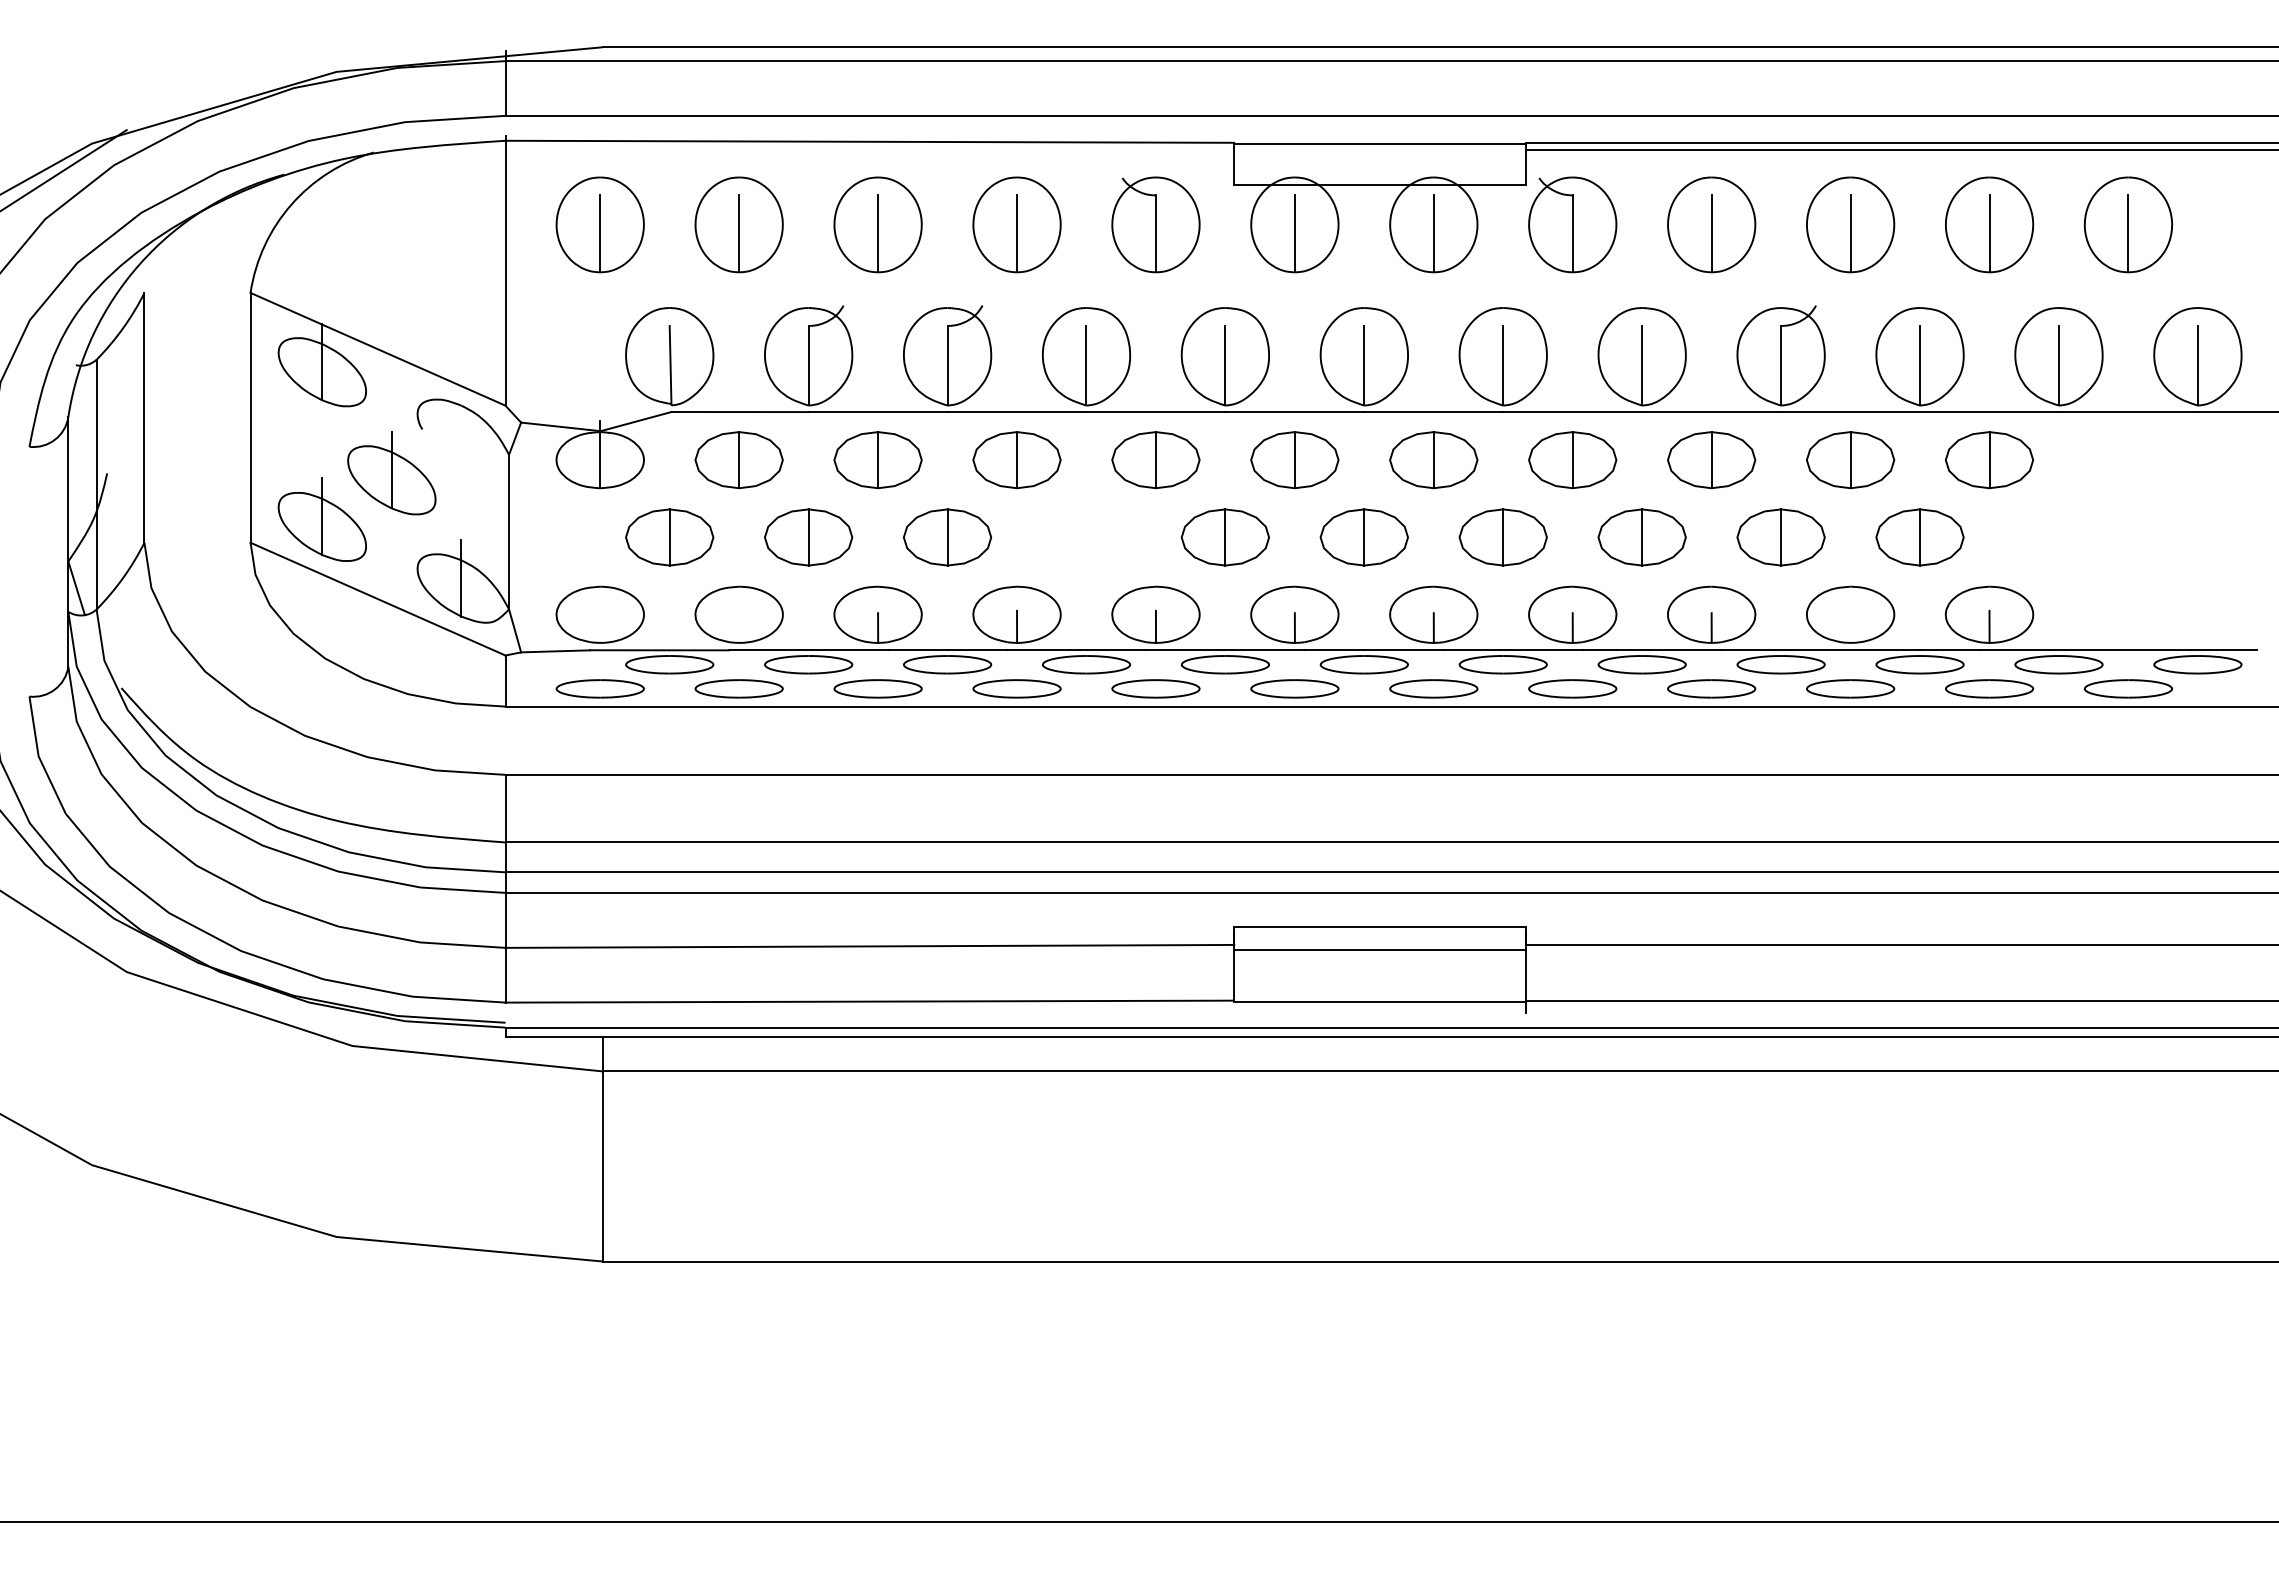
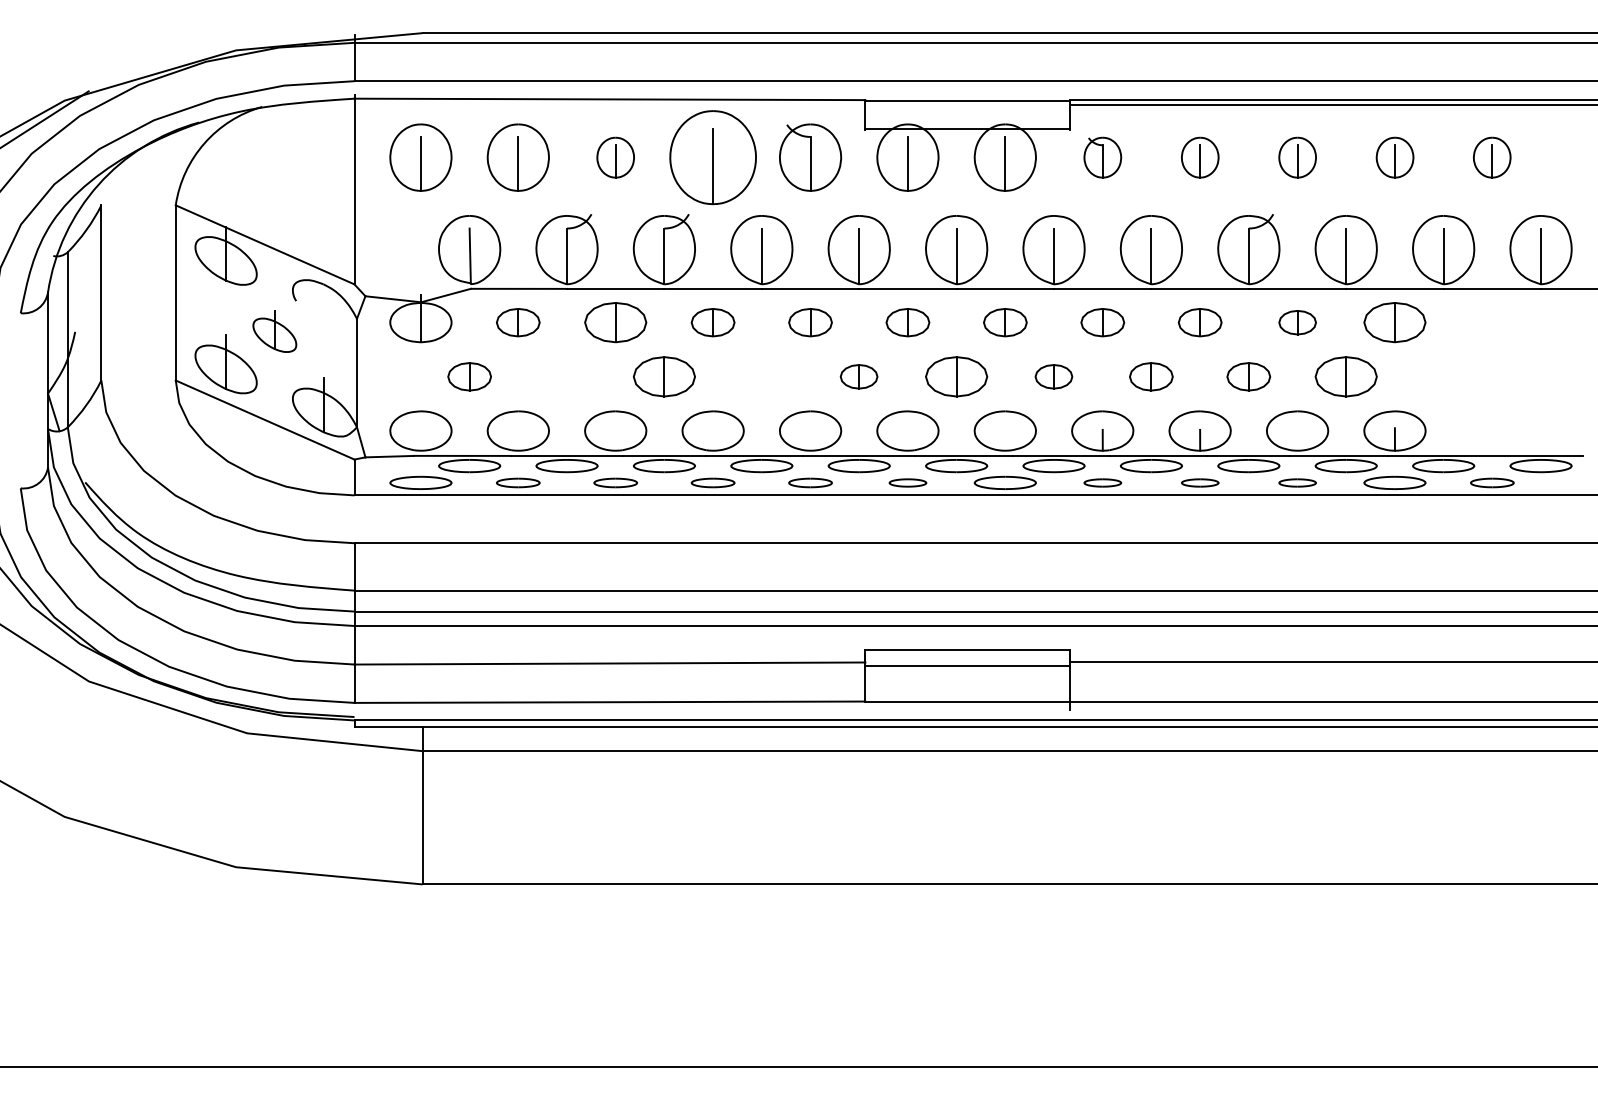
part: (877, 224) -> (615, 157), size x0.6
part: (1016, 224) -> (712, 157), size x1.4
part: (1572, 224) -> (1102, 157), size x0.6
part: (1711, 224) -> (1200, 157), size x0.6
part: (1850, 224) -> (1297, 157), size x0.6
part: (1989, 224) -> (1394, 157), size x0.6
part: (2127, 224) -> (1491, 157), size x0.6
part: (738, 460) -> (517, 322), size x0.7
part: (1016, 460) -> (712, 322), size x0.7
part: (1155, 460) -> (810, 322), size x0.7
part: (1294, 460) -> (907, 322), size x0.7
part: (1433, 460) -> (1005, 322), size x0.7
part: (1572, 460) -> (1102, 322), size x0.7
part: (1711, 460) -> (1200, 322), size x0.7
part: (1850, 460) -> (1297, 322), size x0.6
part: (391, 473) -> (274, 331), size x0.7
part: (669, 537) -> (469, 376), size x0.7
part: (808, 537) -> (566, 376), removed
part: (1224, 537) -> (858, 376), size x0.6
part: (1502, 537) -> (1053, 376), size x0.6
part: (1641, 537) -> (1150, 376), size x0.7
part: (1780, 537) -> (1248, 376), size x0.7
line: (1017, 626) -> (713, 439), removed
line: (1155, 626) -> (810, 439), removed
line: (878, 627) -> (616, 439), removed
line: (1294, 627) -> (907, 439), removed
line: (1433, 627) -> (1005, 439), removed
part: (738, 688) -> (517, 482), size x0.7
part: (877, 688) -> (615, 482), size x0.7
part: (1016, 688) -> (712, 482), size x0.7
part: (1155, 688) -> (810, 482), size x0.7
part: (1294, 688) -> (907, 482), size x0.6
part: (1572, 688) -> (1102, 482), size x0.6
part: (1711, 688) -> (1200, 482), size x0.6
part: (1850, 688) -> (1297, 482), size x0.6
part: (2128, 688) -> (1492, 482), size x0.7

